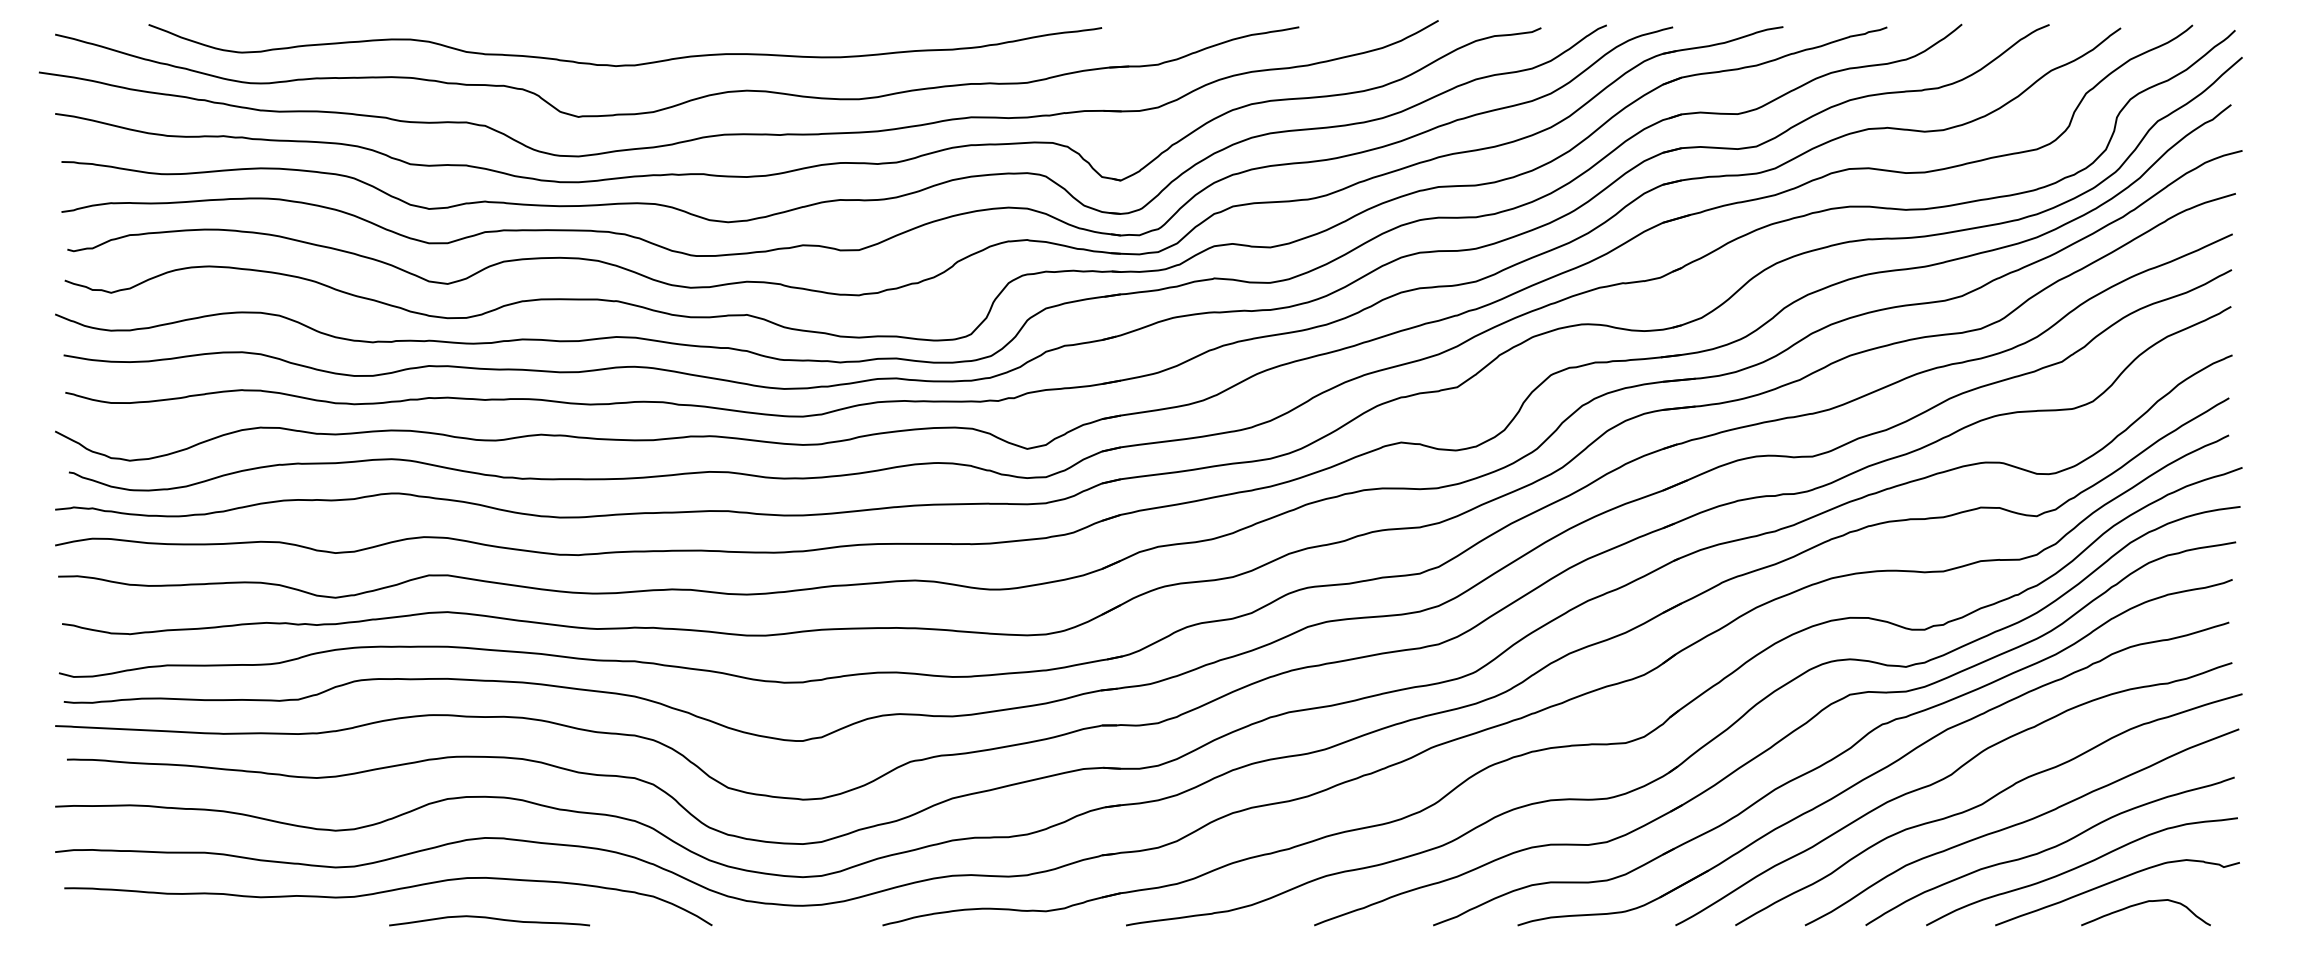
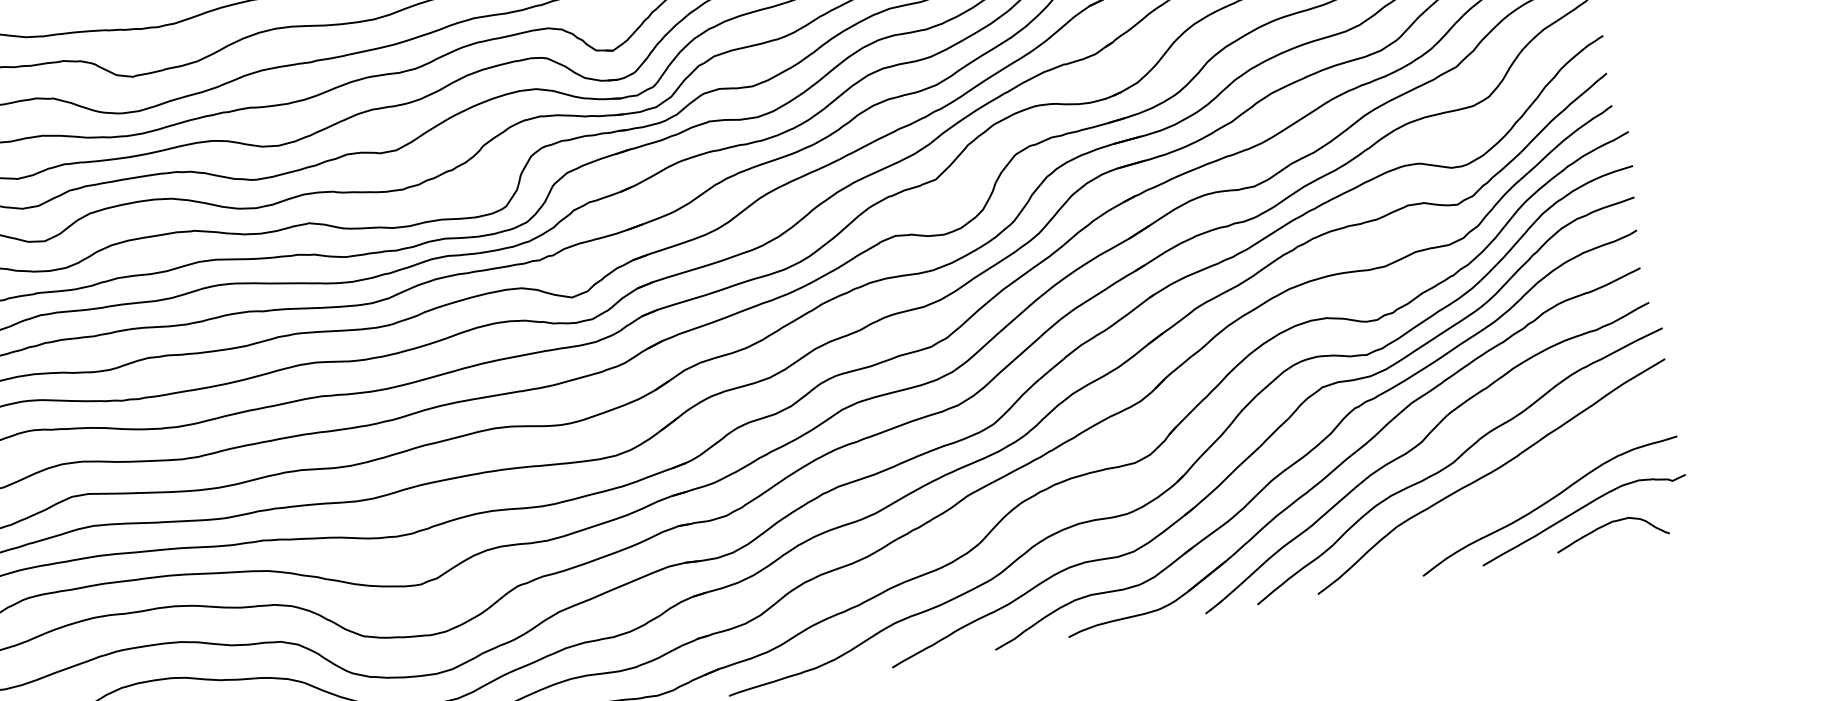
curve: (2048, 850) -> (1517, 492), removed

